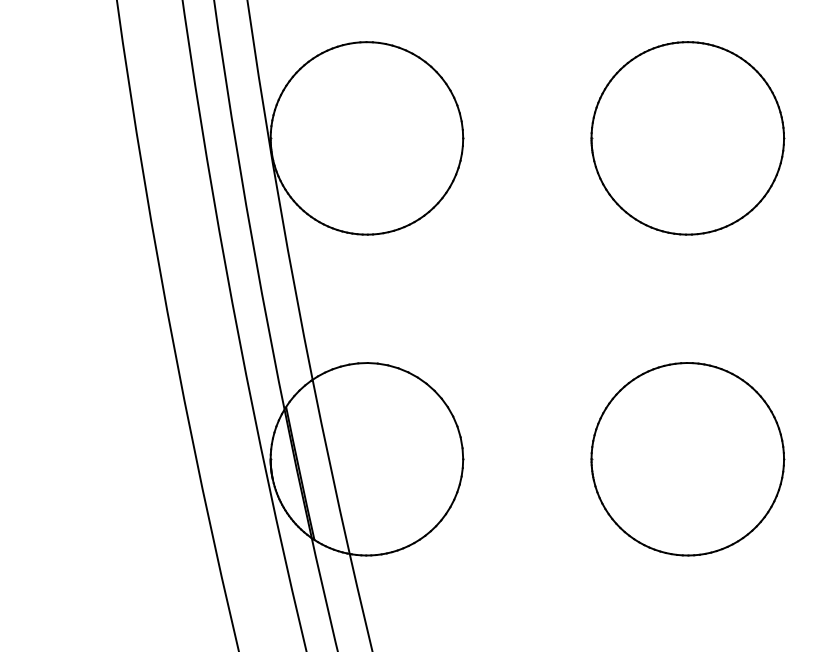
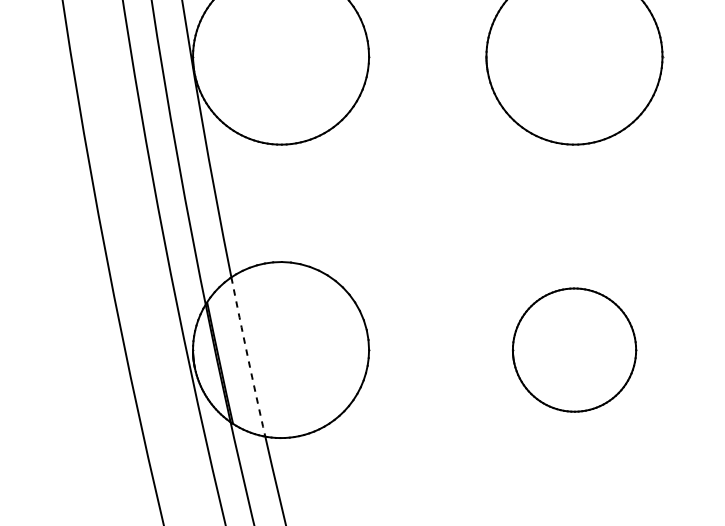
part: (687, 459) -> (574, 350), size x0.7
arc: (330, 466) -> (247, 356), solid -> dashed

